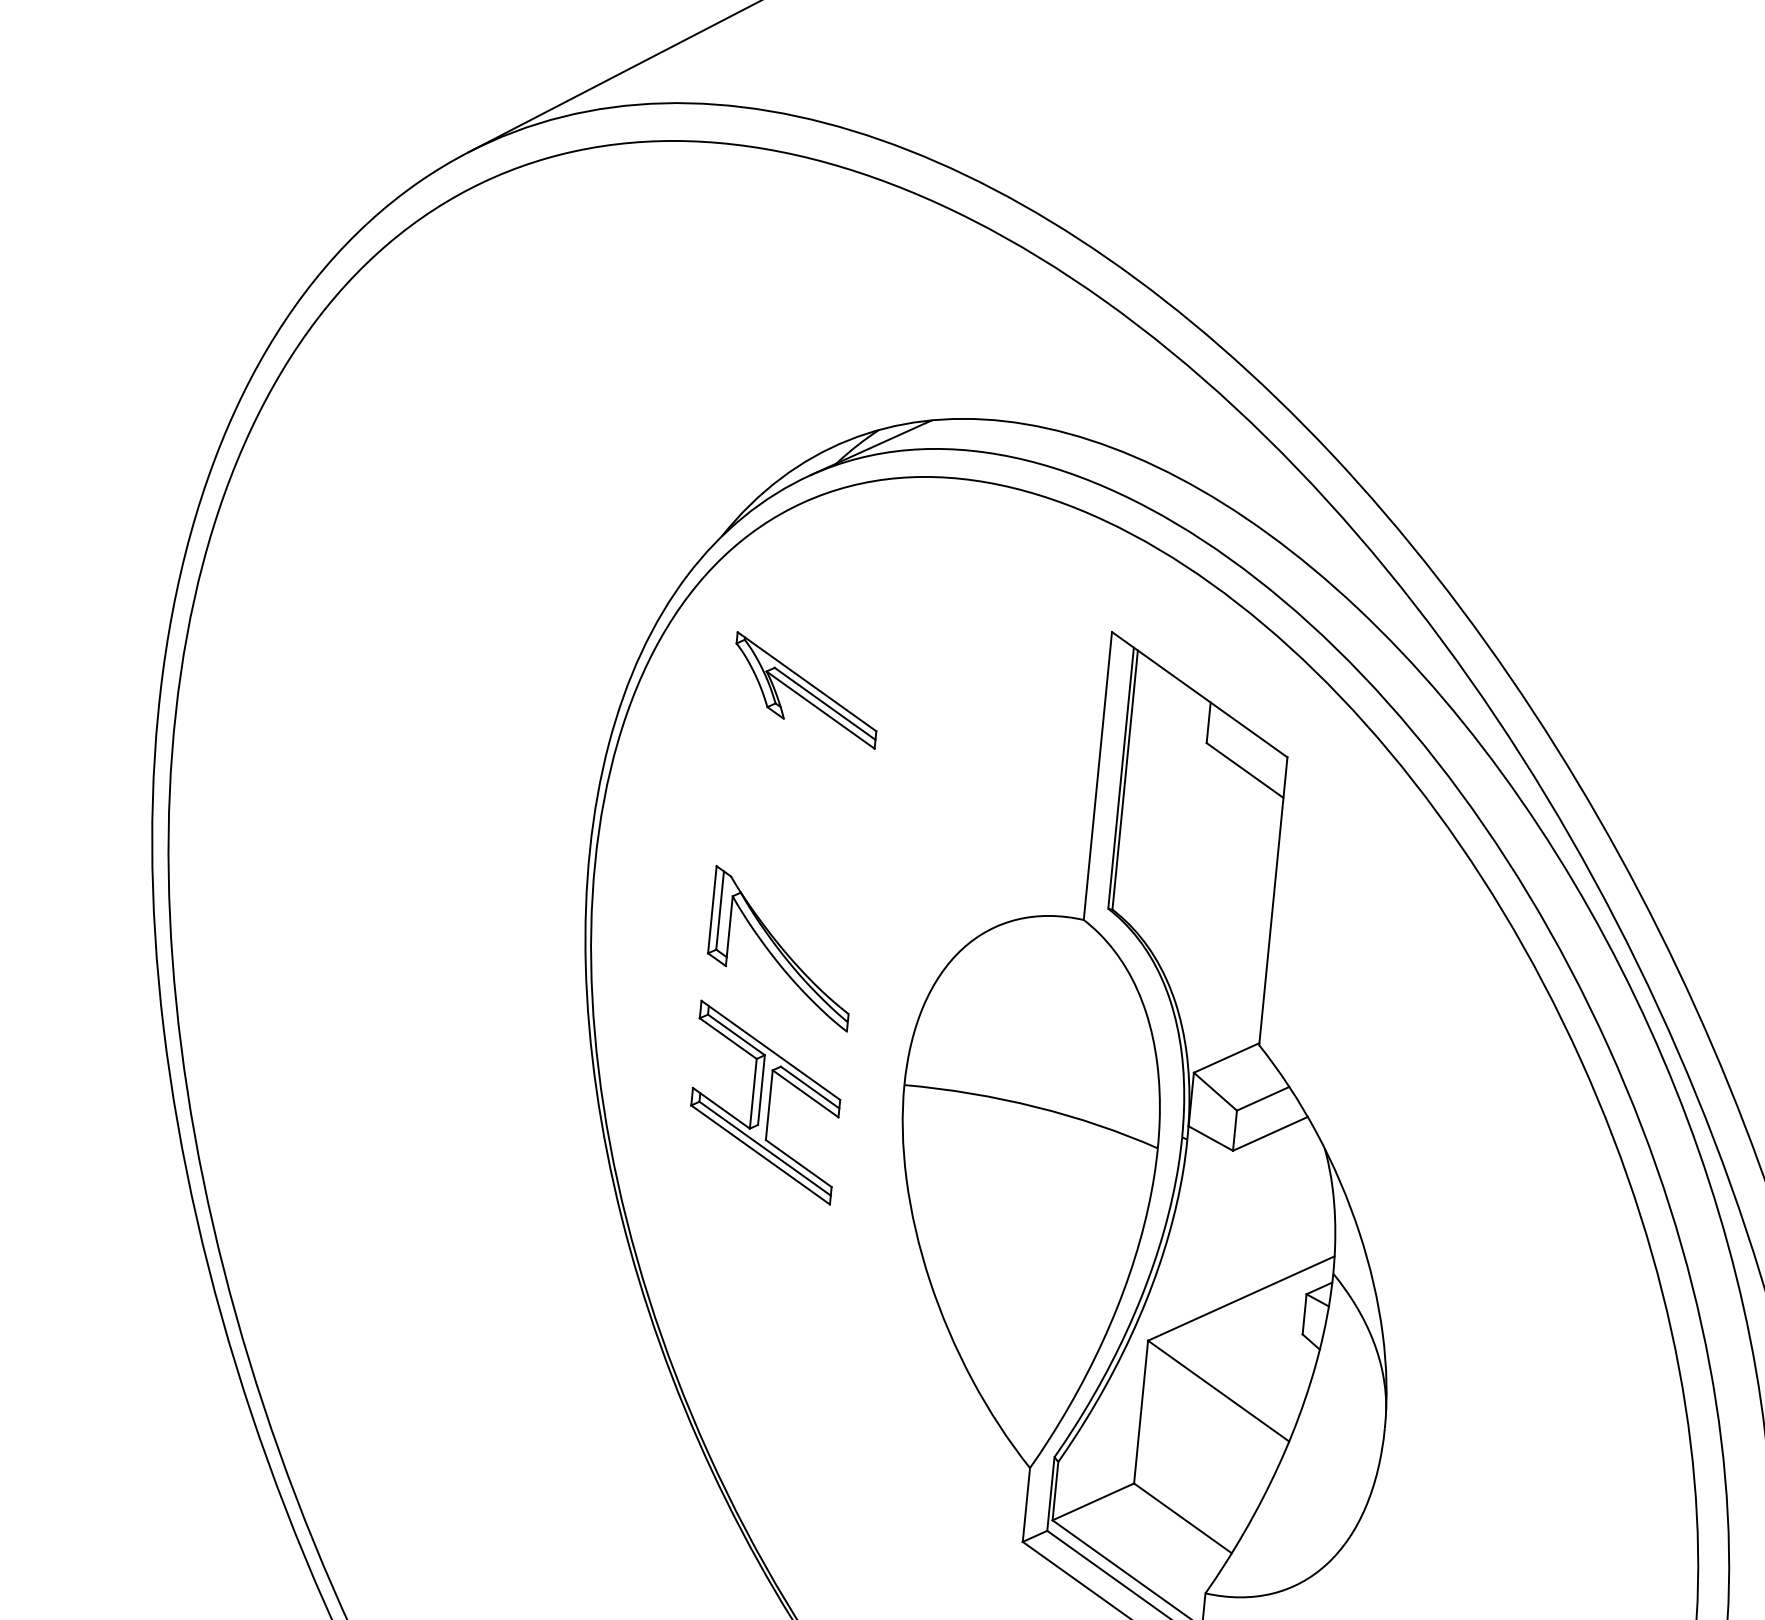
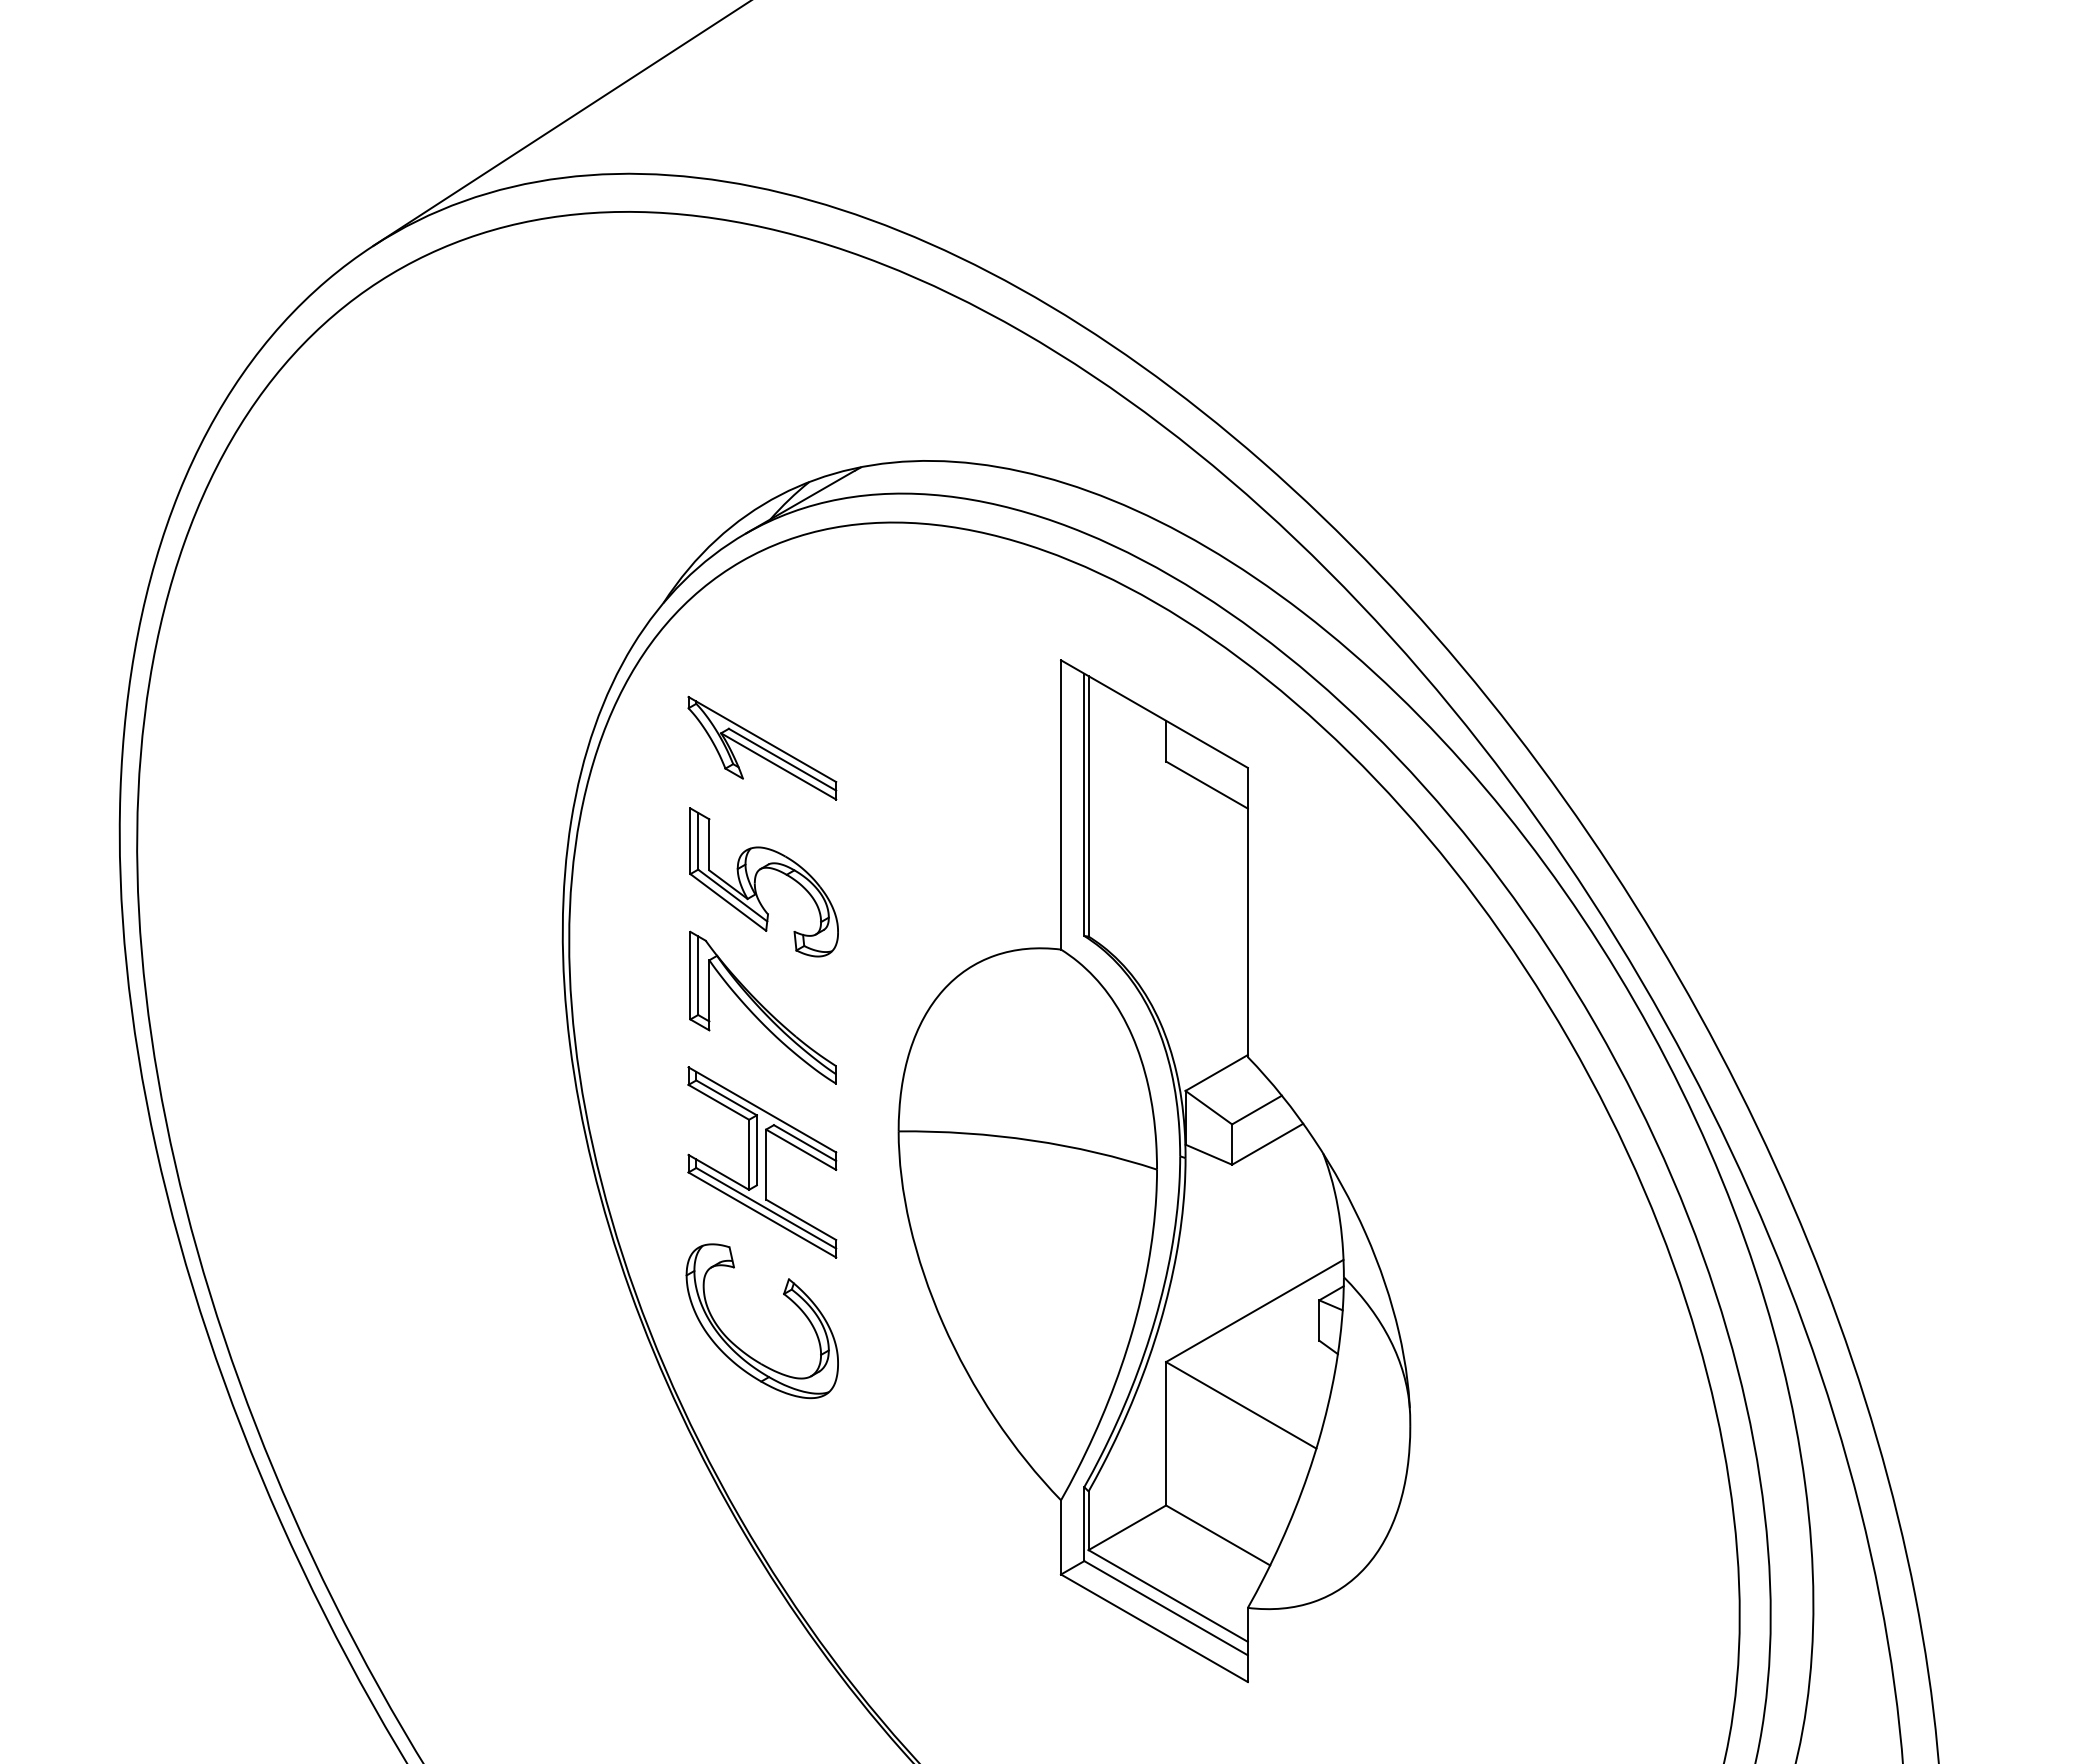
part: (786, 823) -> (755, 882), added
part: (724, 1283) -> (738, 1346), added

